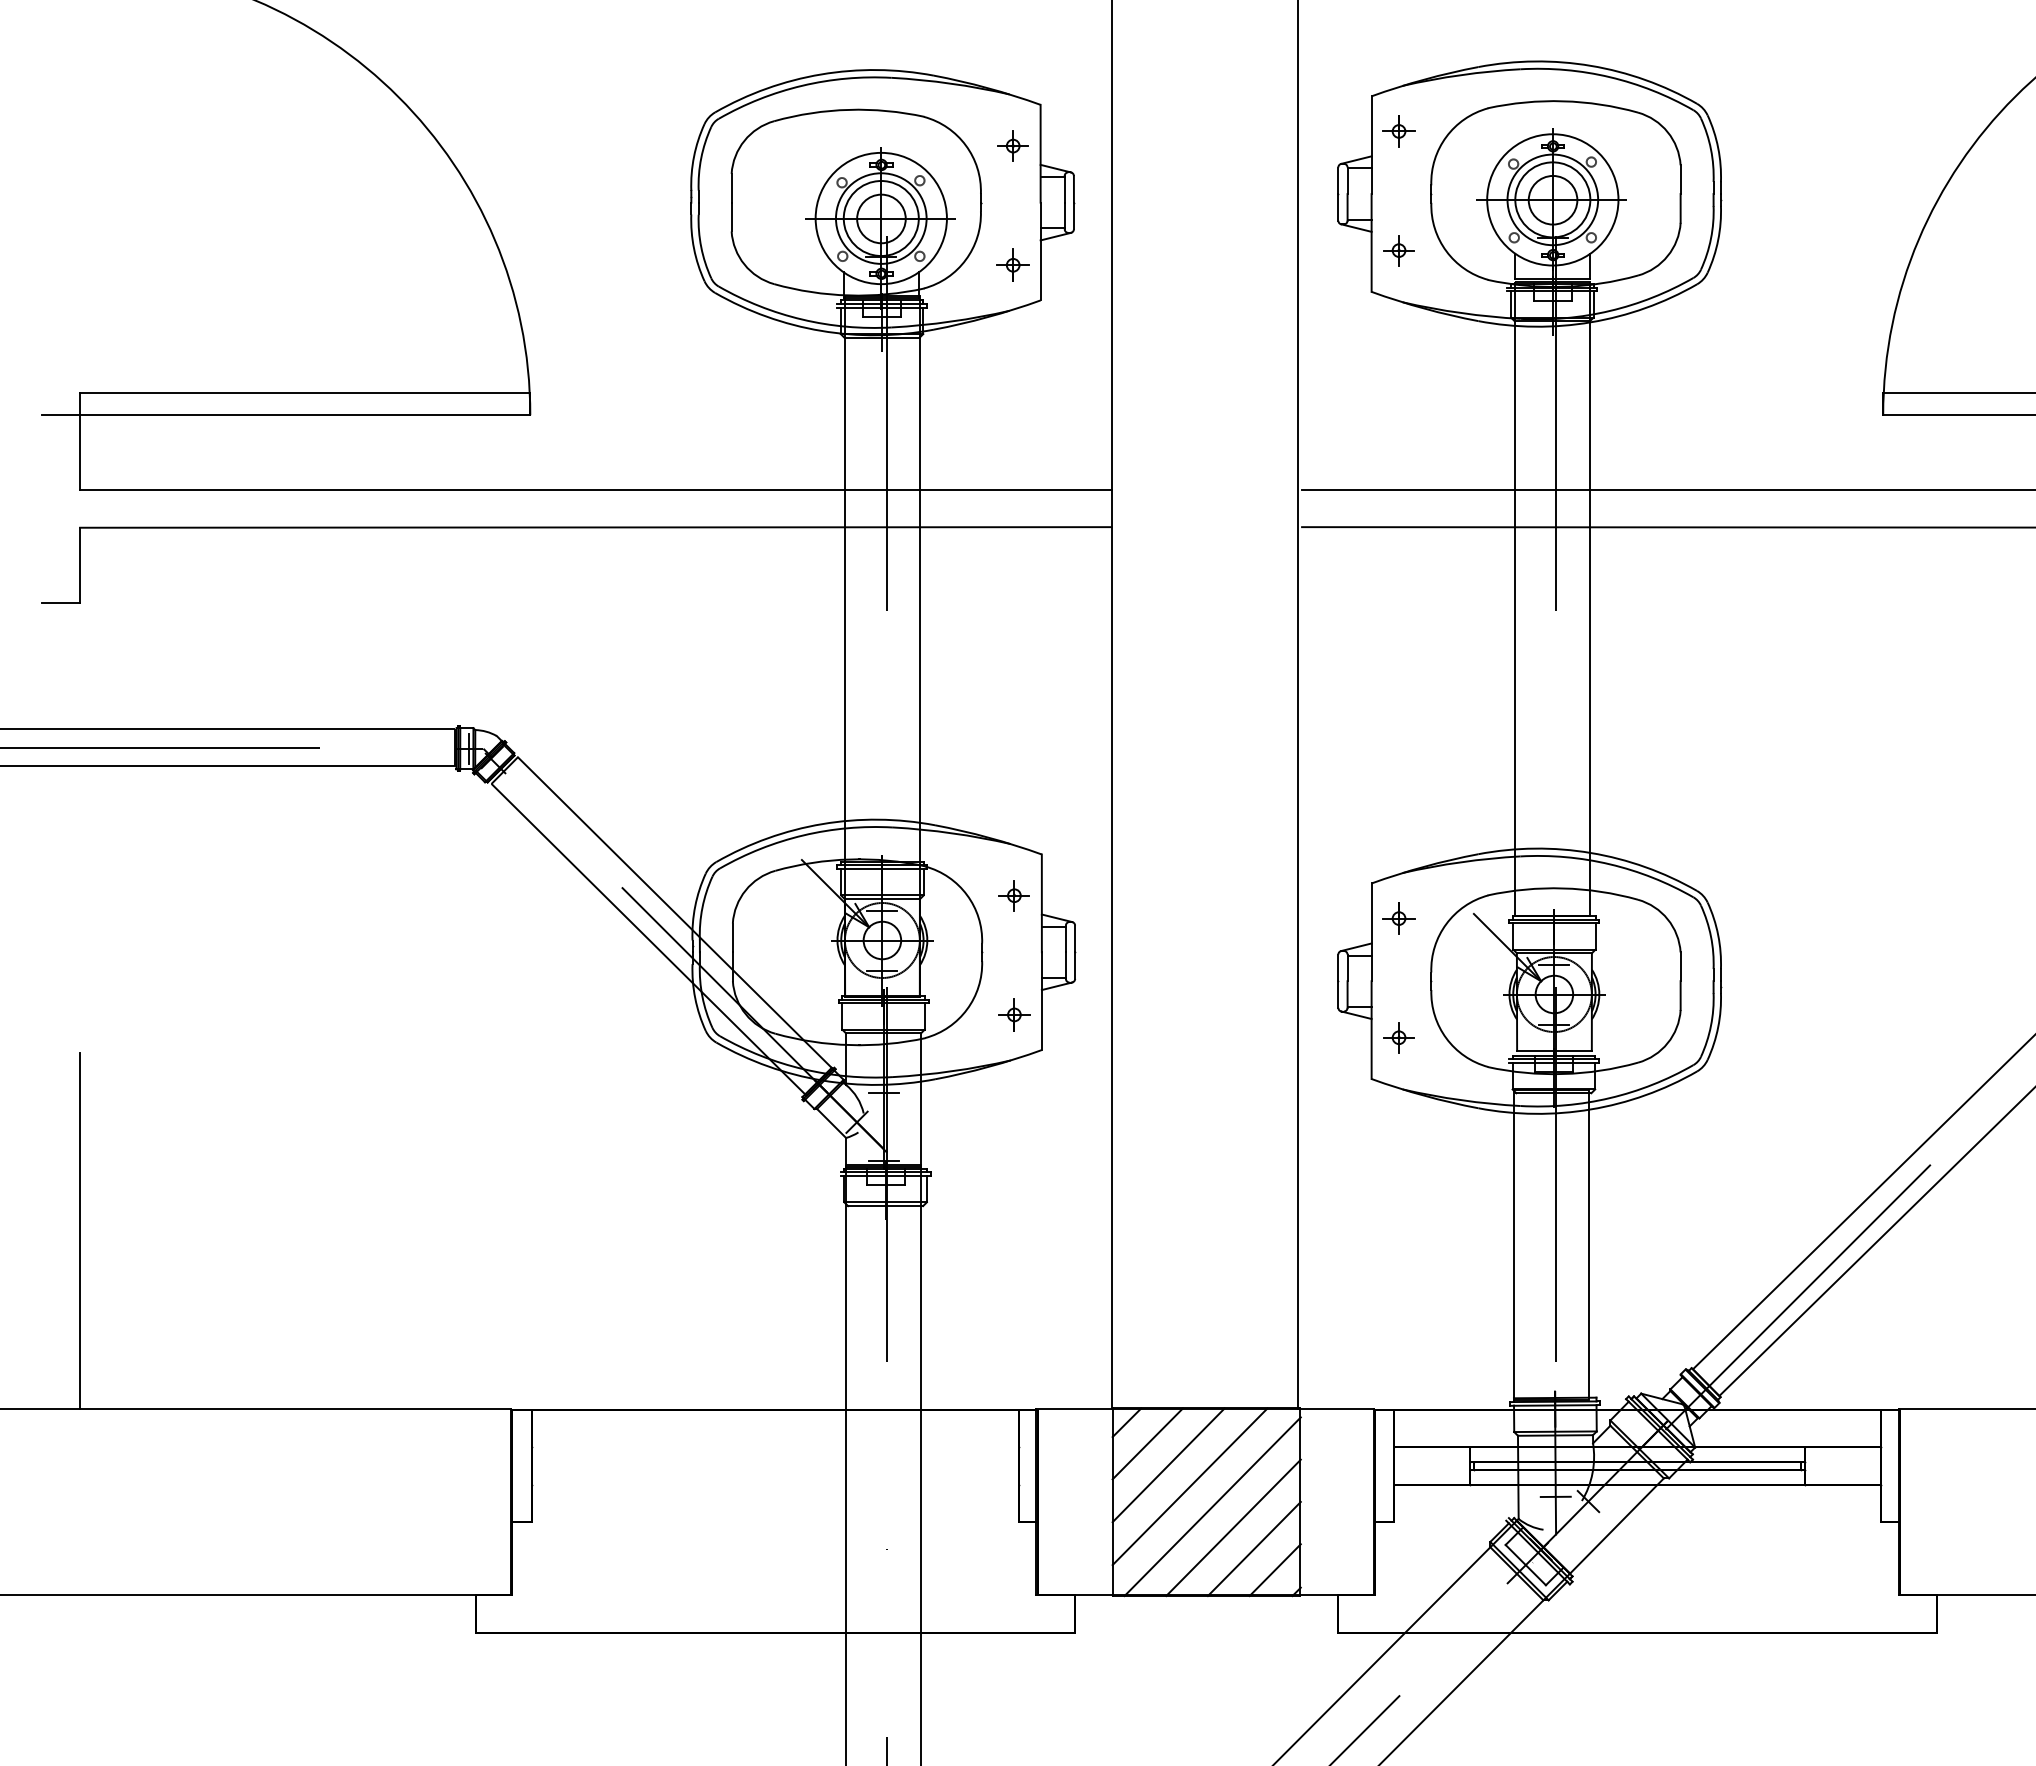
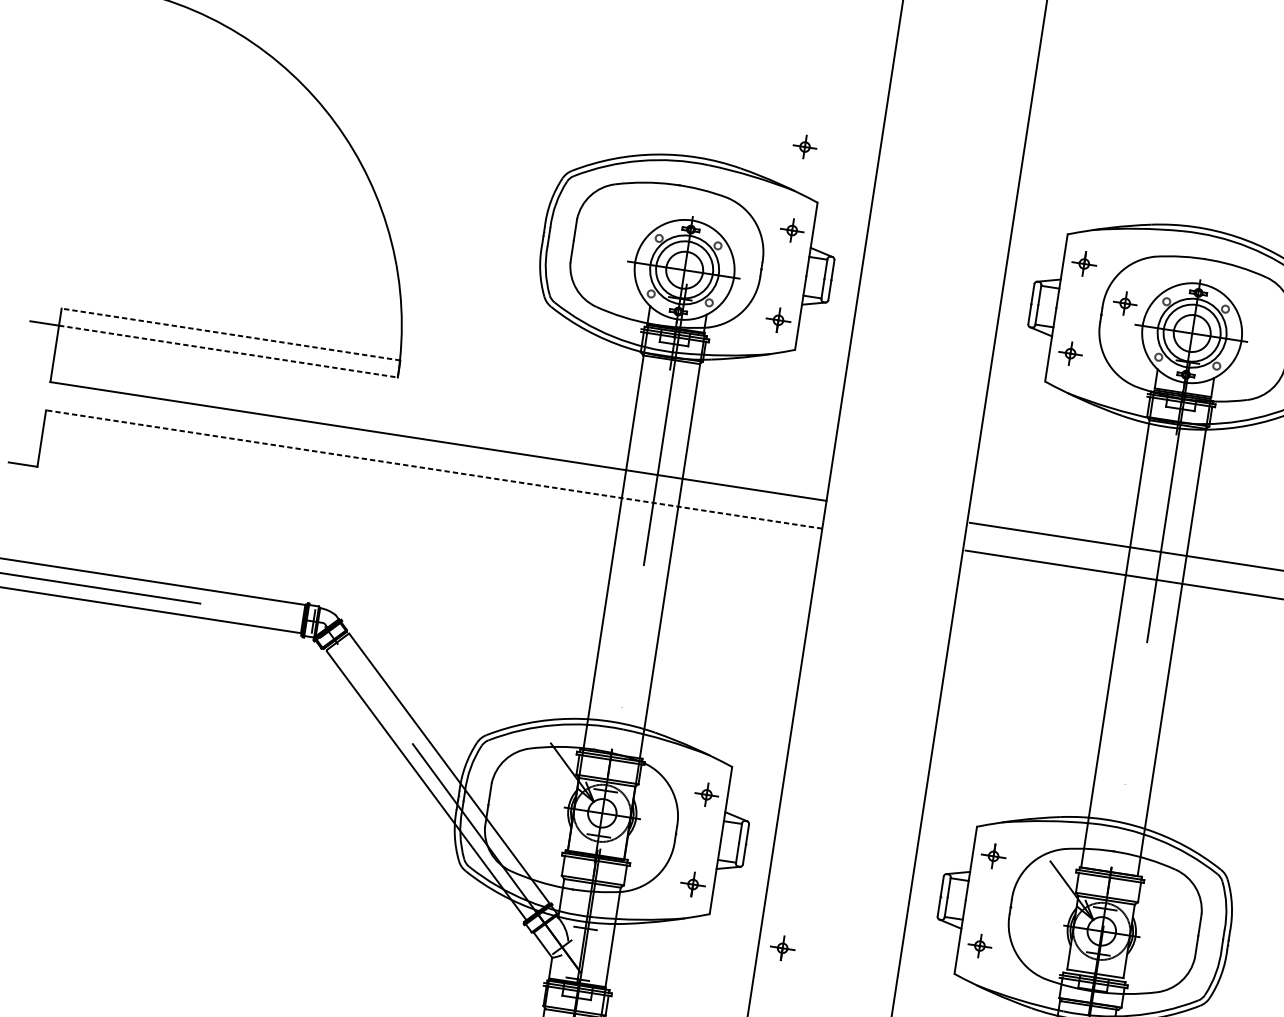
part: (1012, 34) -> (804, 146), added
part: (1459, 174) -> (1124, 303), added
line: (304, 392) -> (230, 334), solid -> dashed
line: (305, 415) -> (228, 351), solid -> dashed
line: (595, 527) -> (433, 469), solid -> dashed
part: (1143, 1079) -> (782, 948), added

